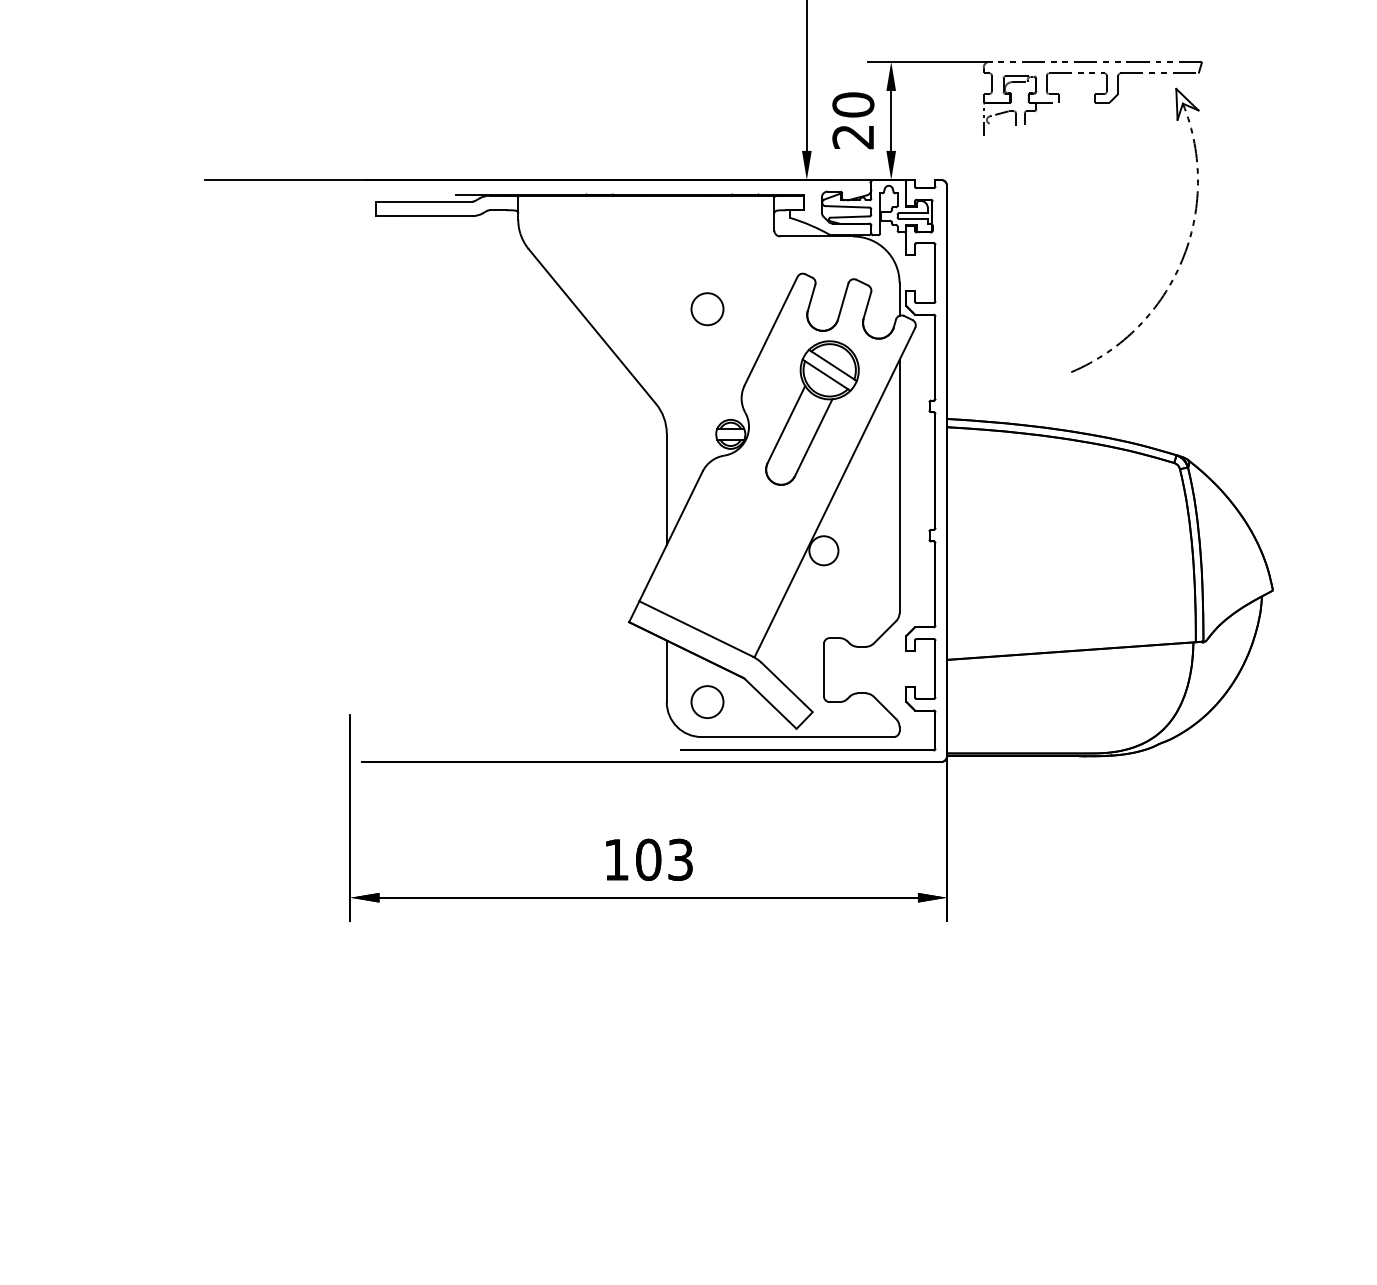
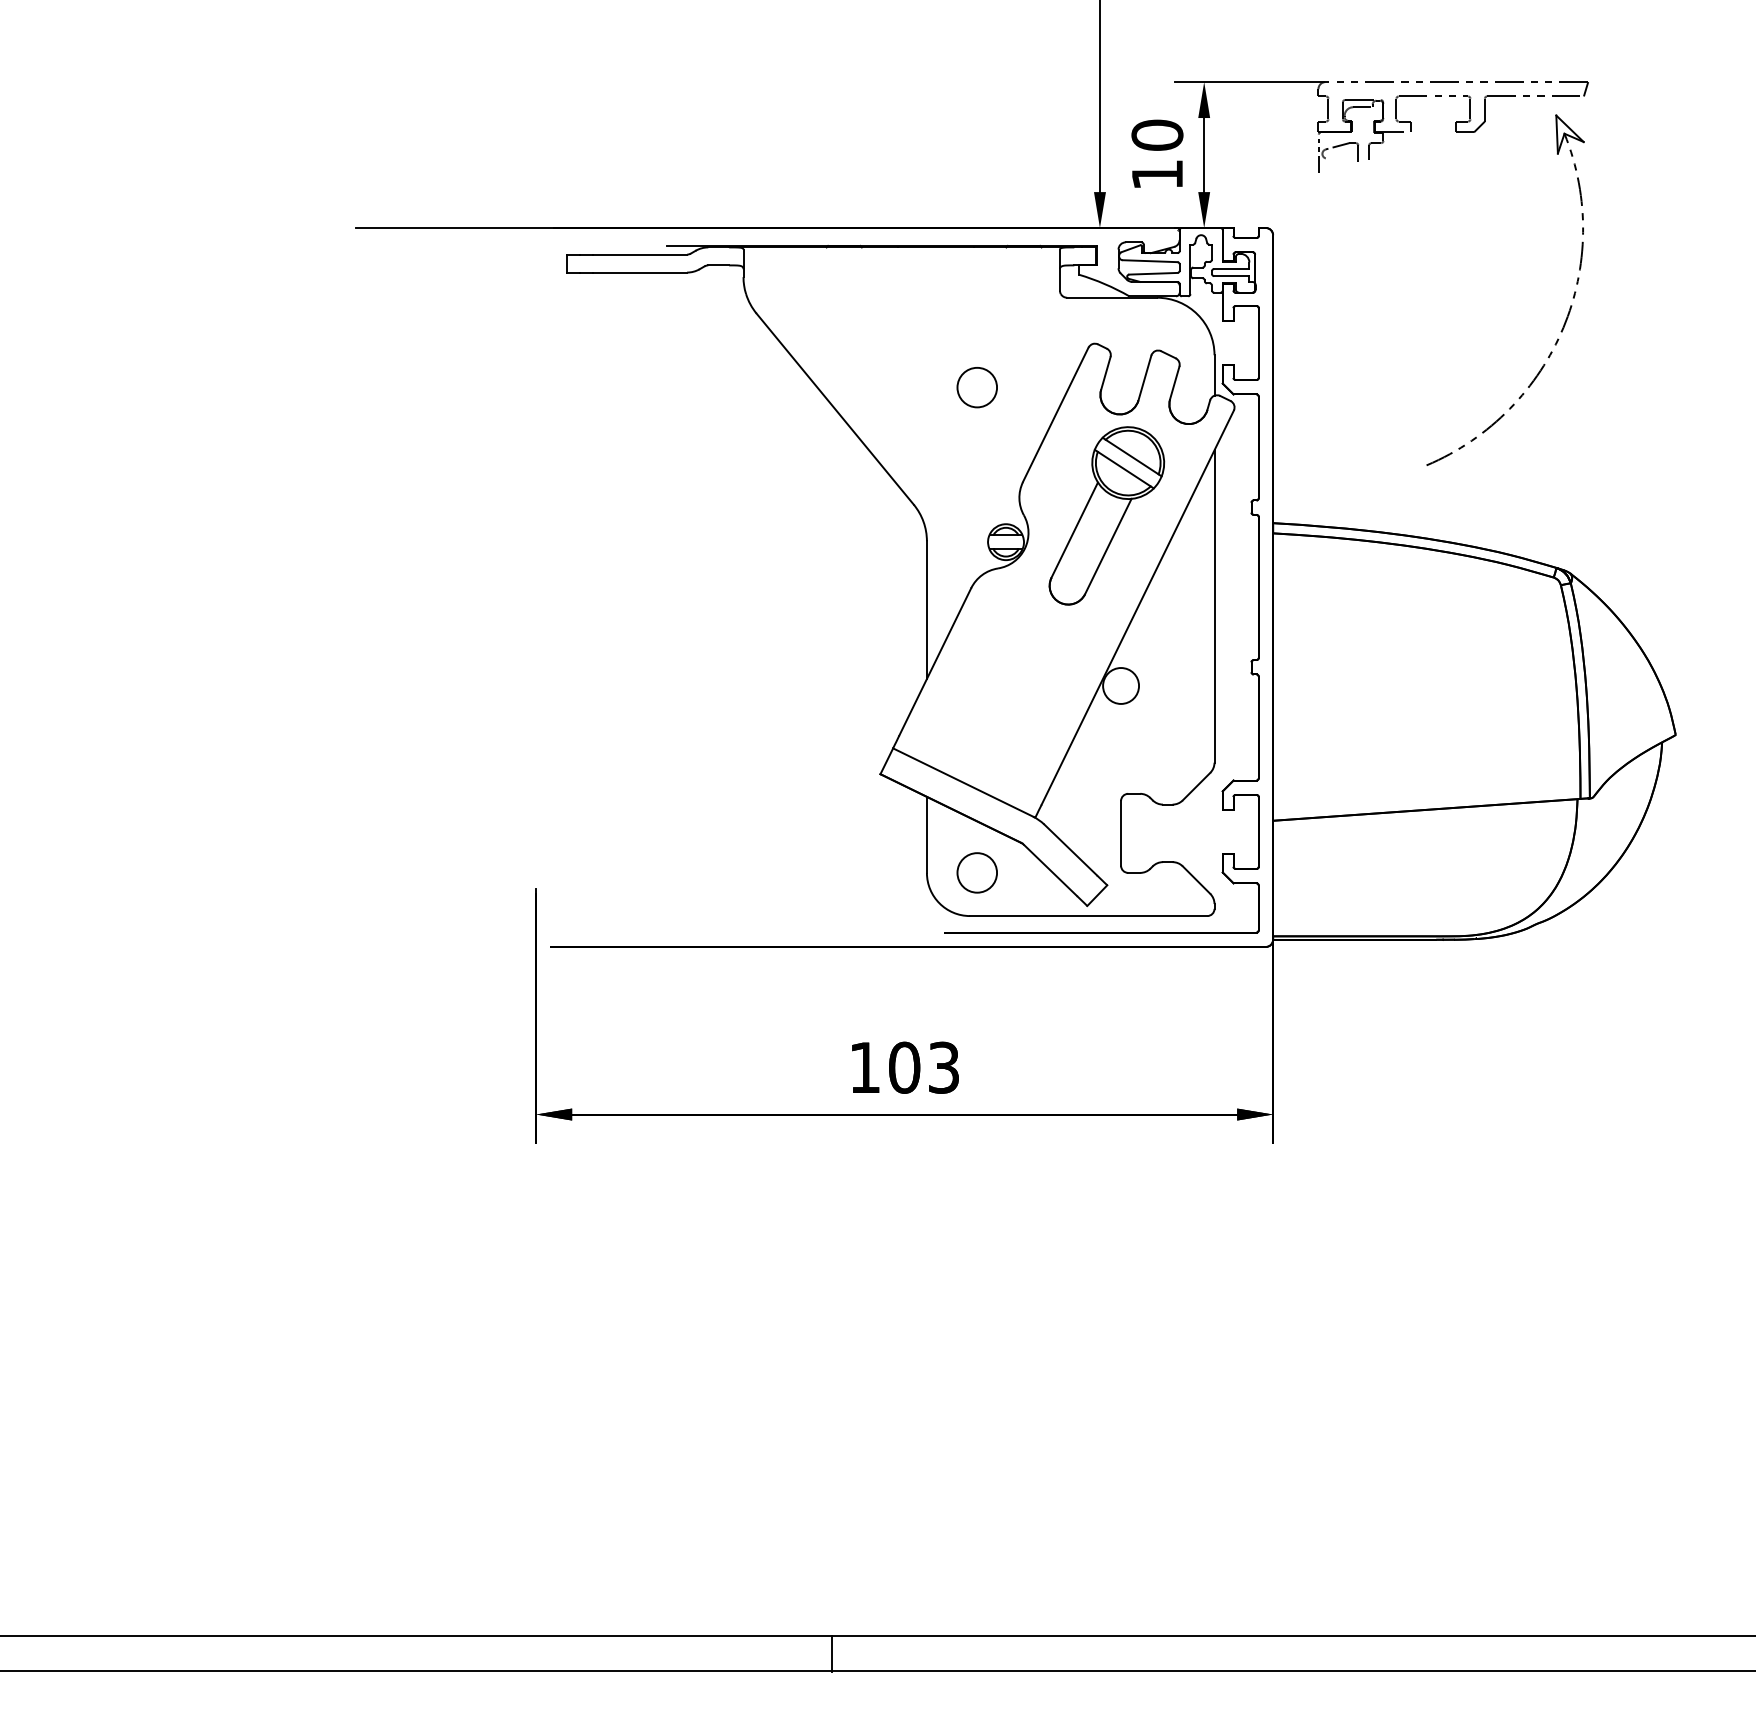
text: (852, 136) -> (1156, 174), 20 -> 10

